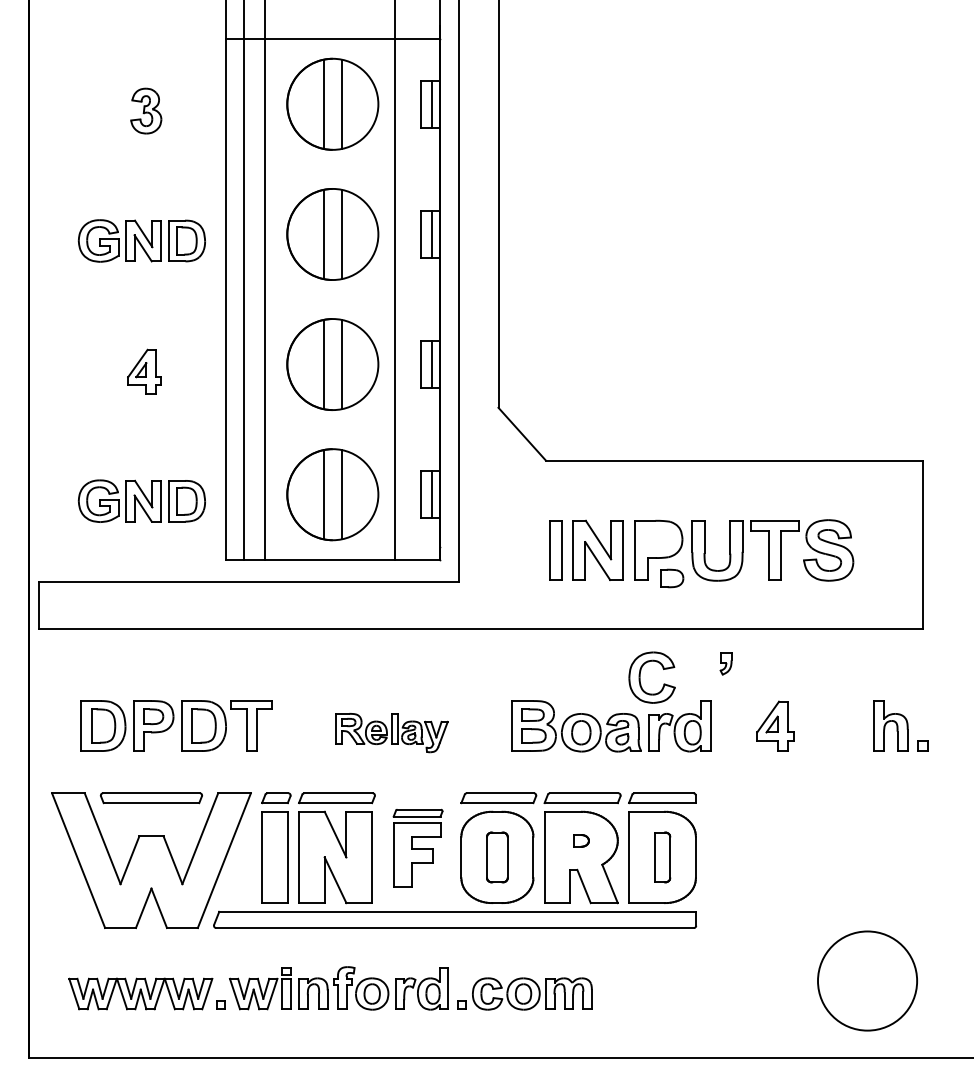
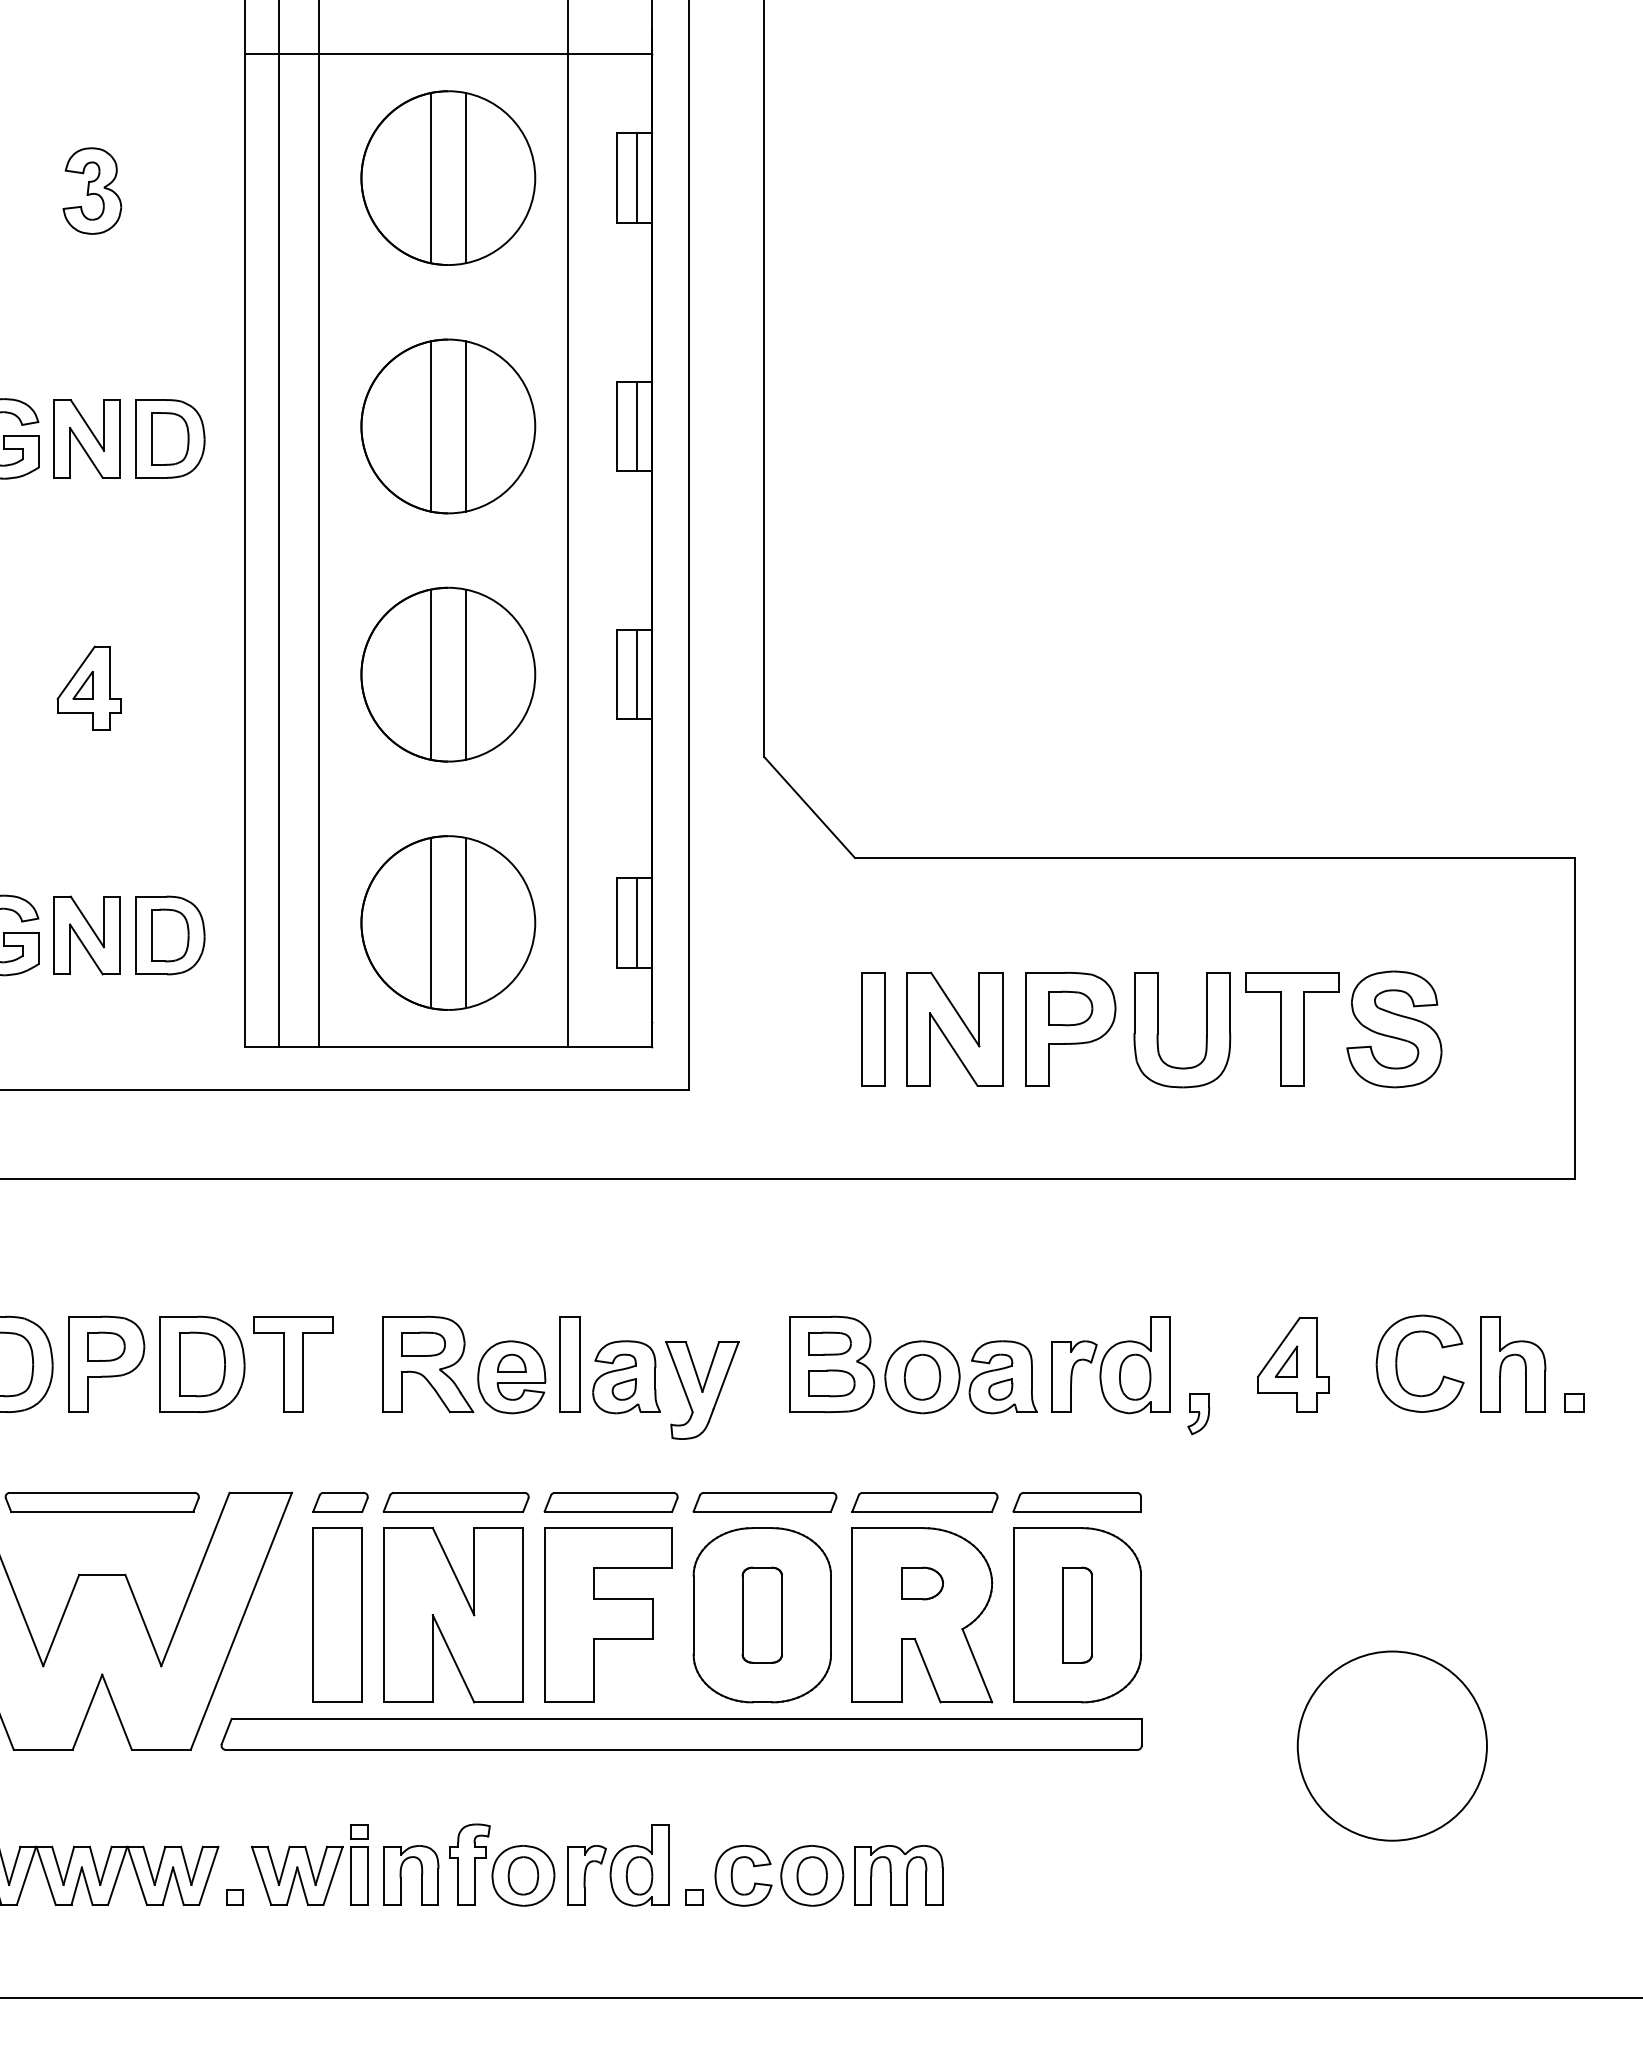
part: (672, 578) -> (1071, 1008), moved
part: (725, 663) -> (1197, 1413), moved
part: (640, 677) -> (1397, 1363), moved
part: (391, 732) -> (560, 1376), size x1.67
part: (581, 840) -> (922, 1582), size x1.43
part: (417, 847) -> (609, 1596), size x1.43
circle: (867, 980) -> (1392, 1745), moved

